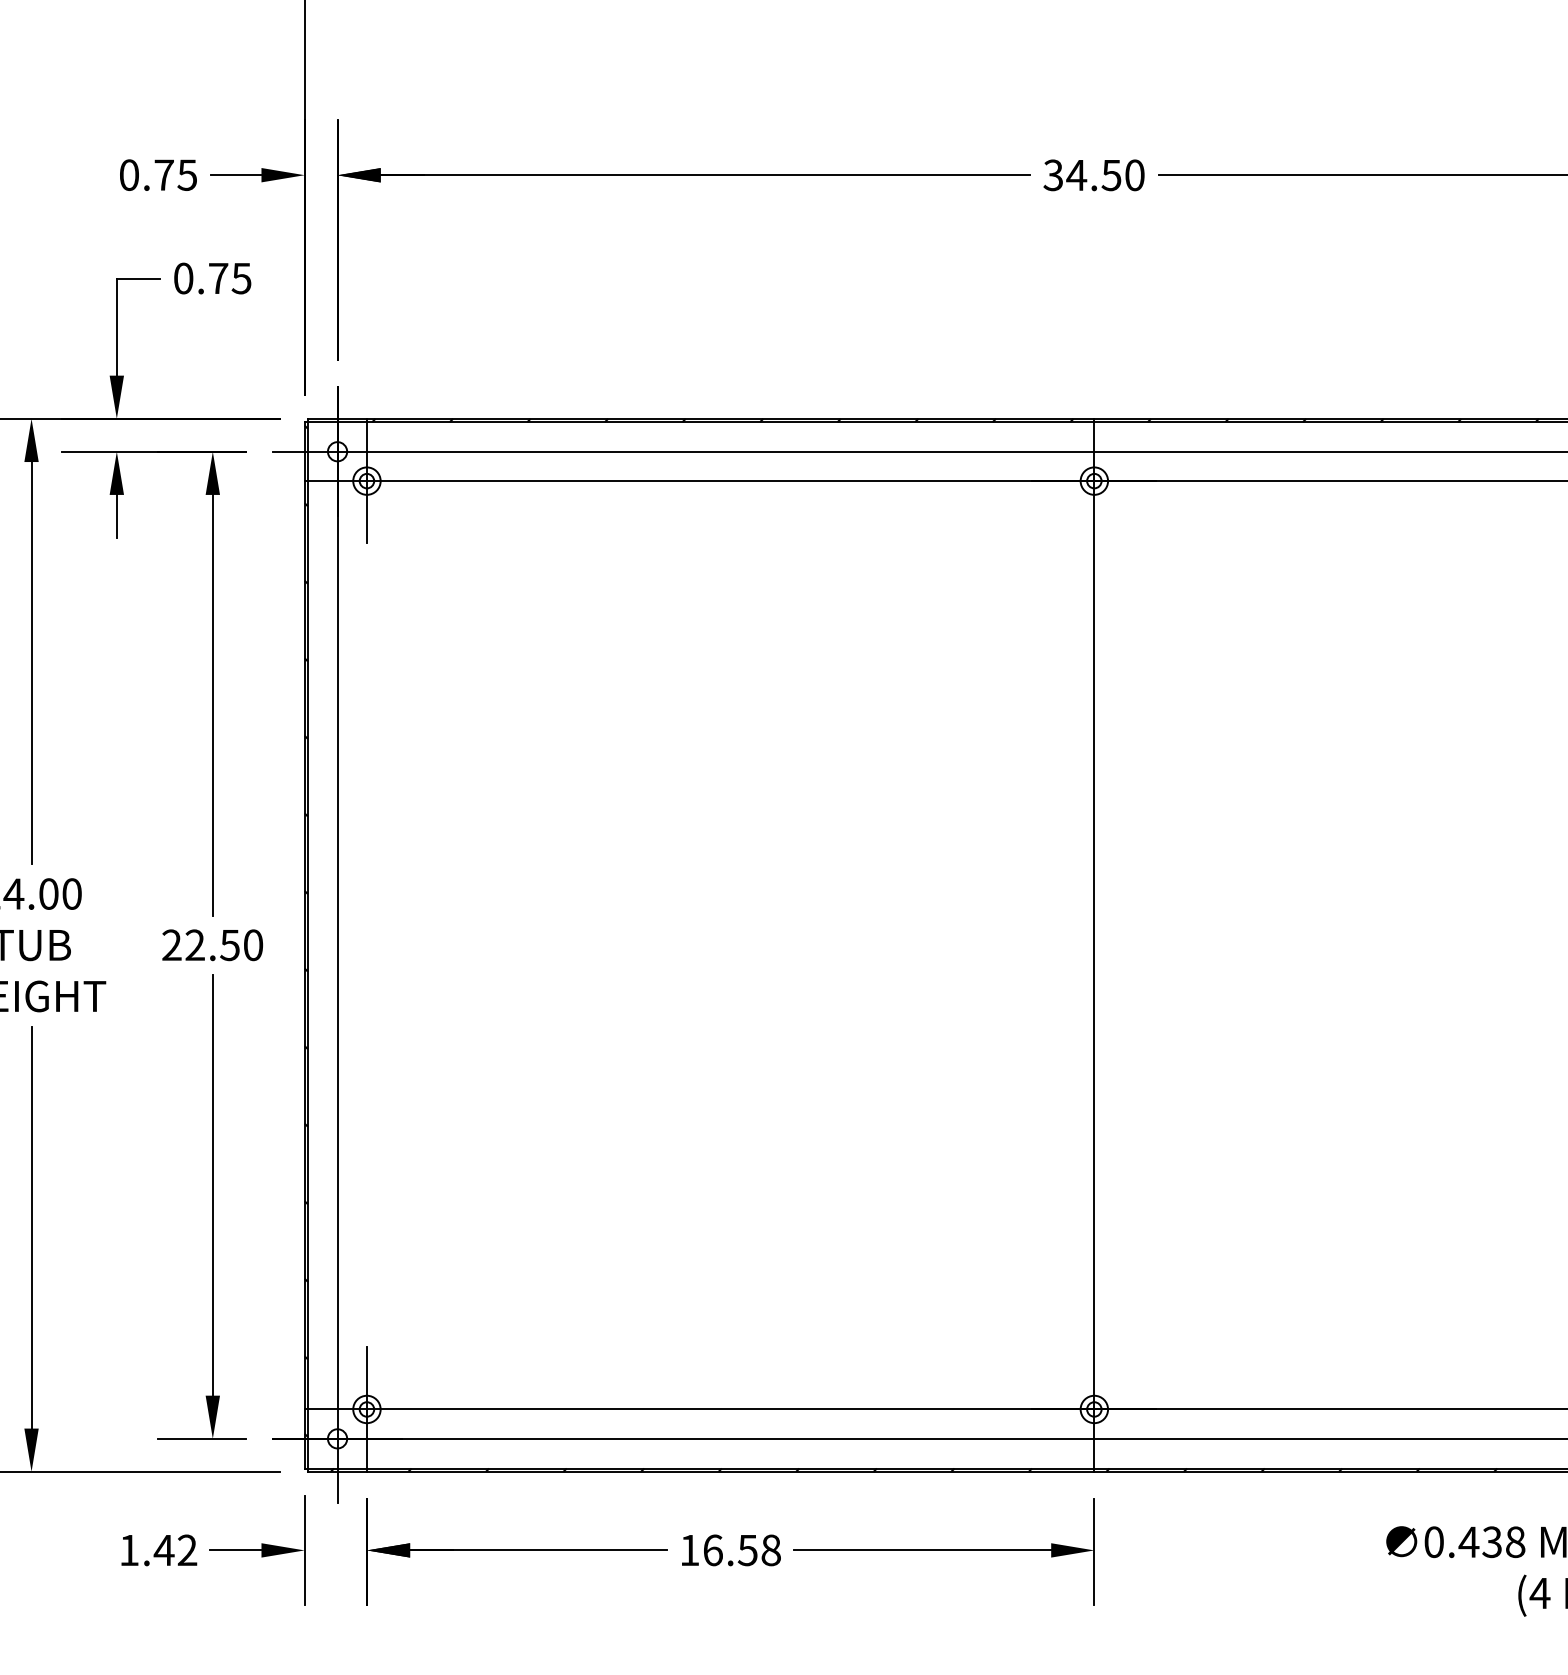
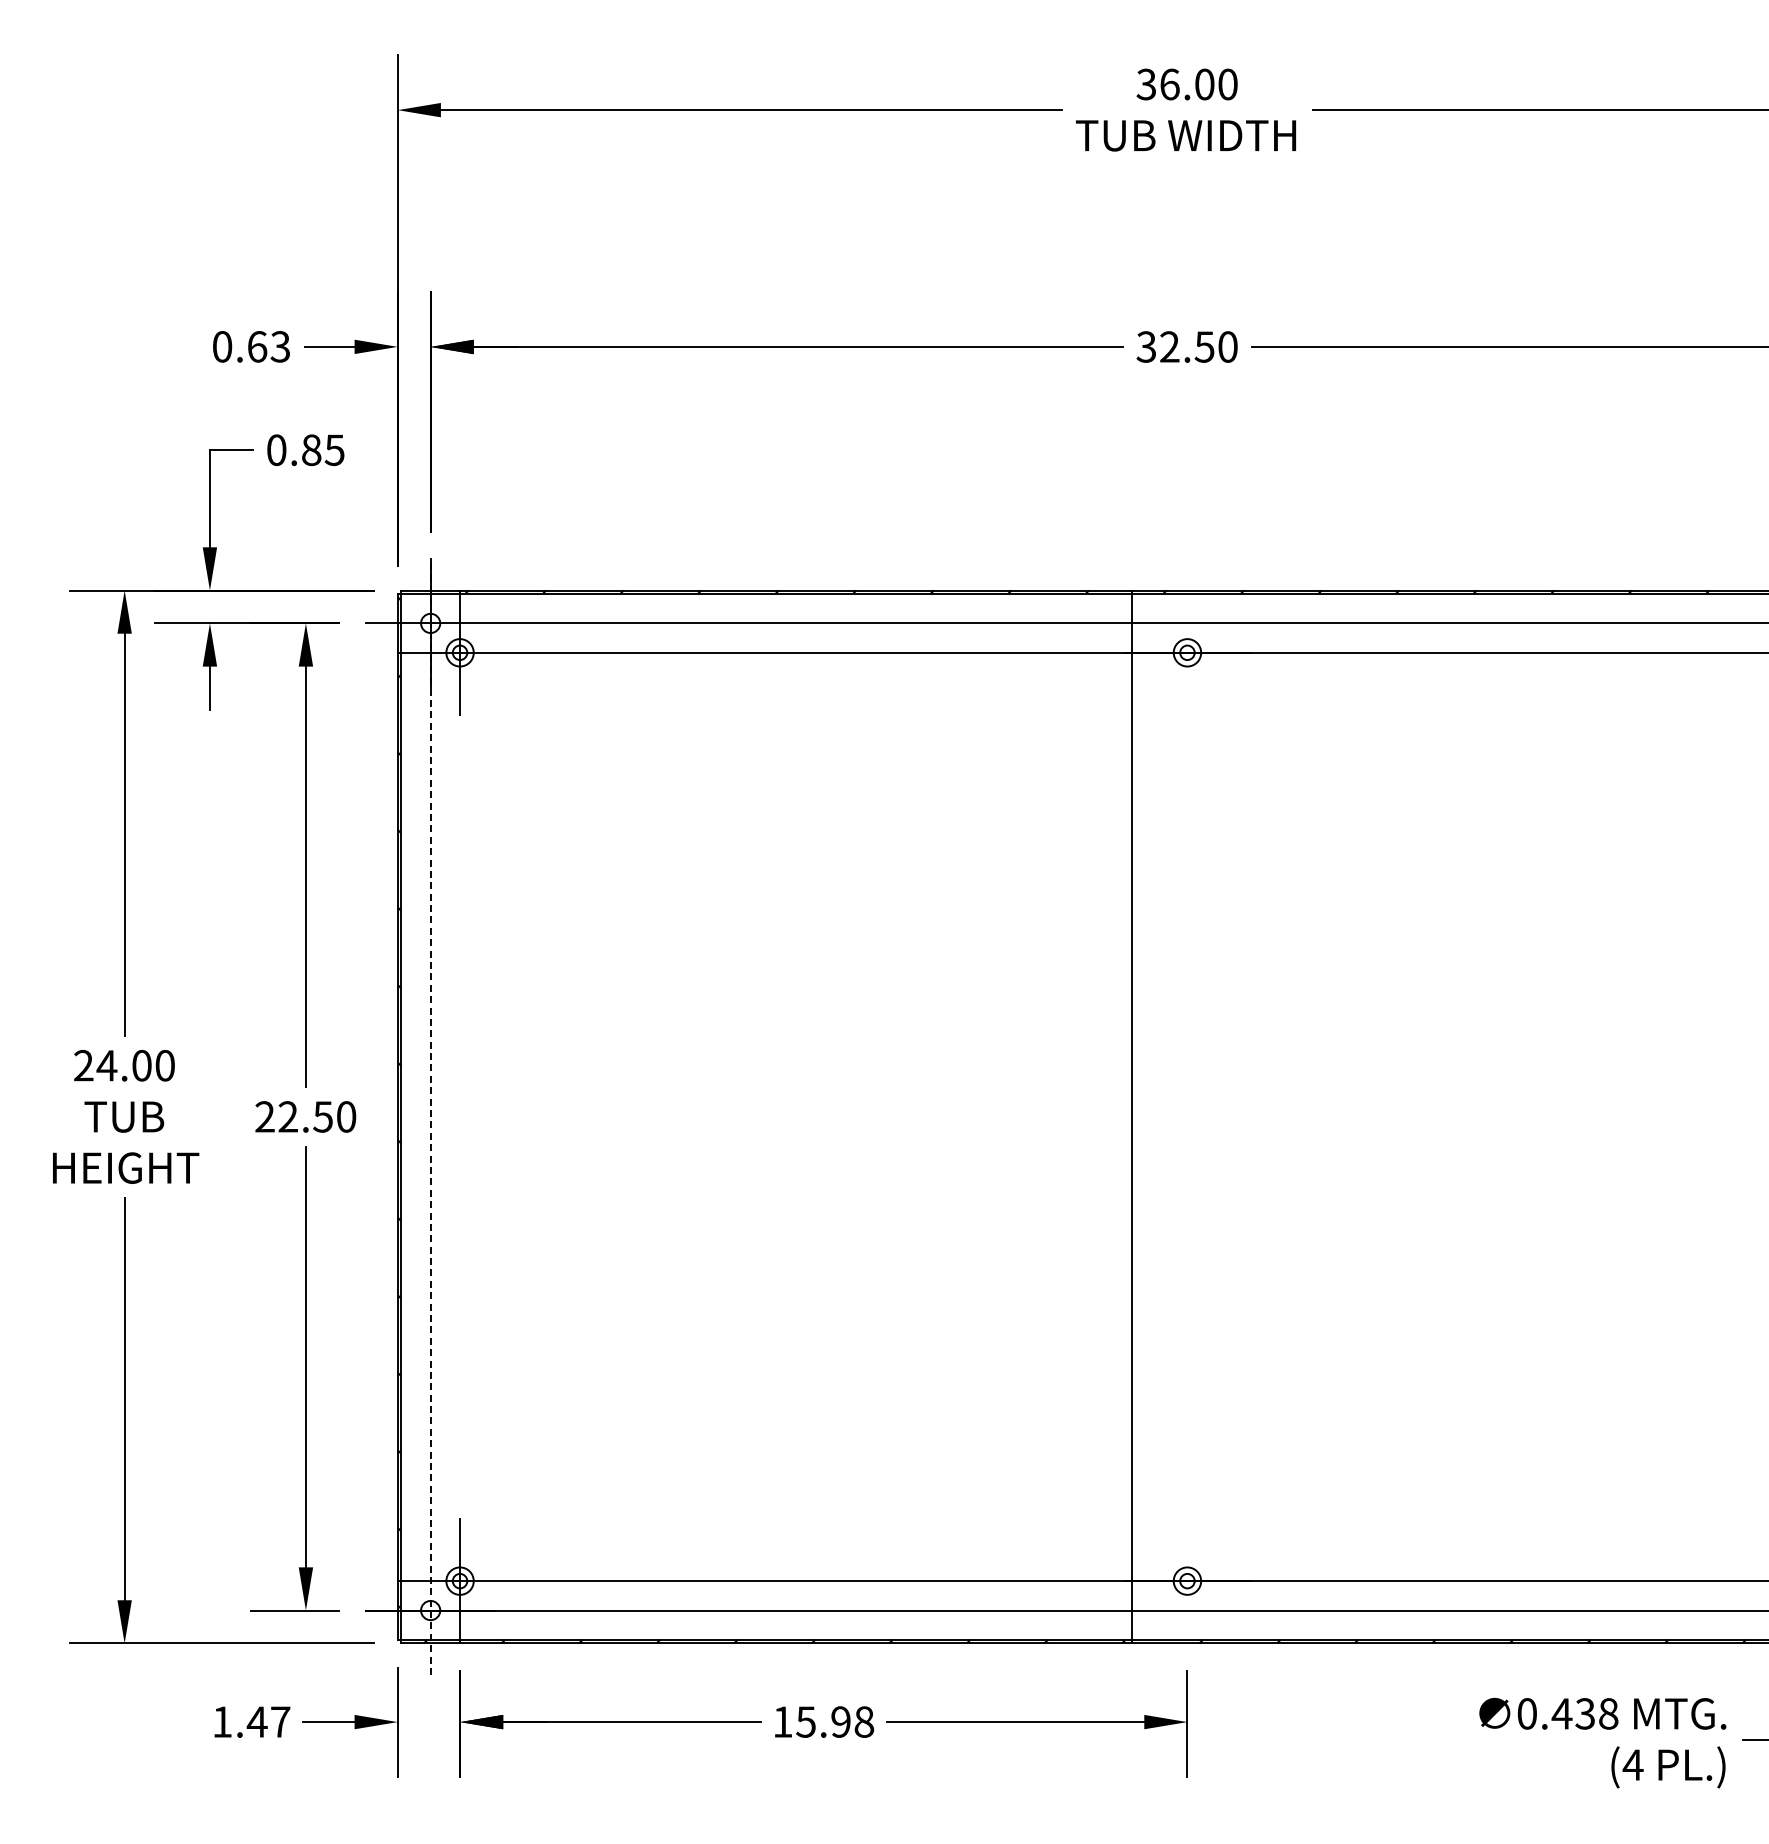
text: (176, 174) -> (269, 346), 0.75 -> 0.63
text: (1076, 174) -> (1169, 346), 34.50 -> 32.50
text: (218, 278) -> (311, 450), 0.75 -> 0.85
line: (337, 944) -> (430, 1116), solid -> dashed
line: (1094, 944) -> (1132, 1116), moved
text: (187, 1549) -> (280, 1721), 1.42 -> 1.47
text: (730, 1549) -> (823, 1721), 16.58 -> 15.98

